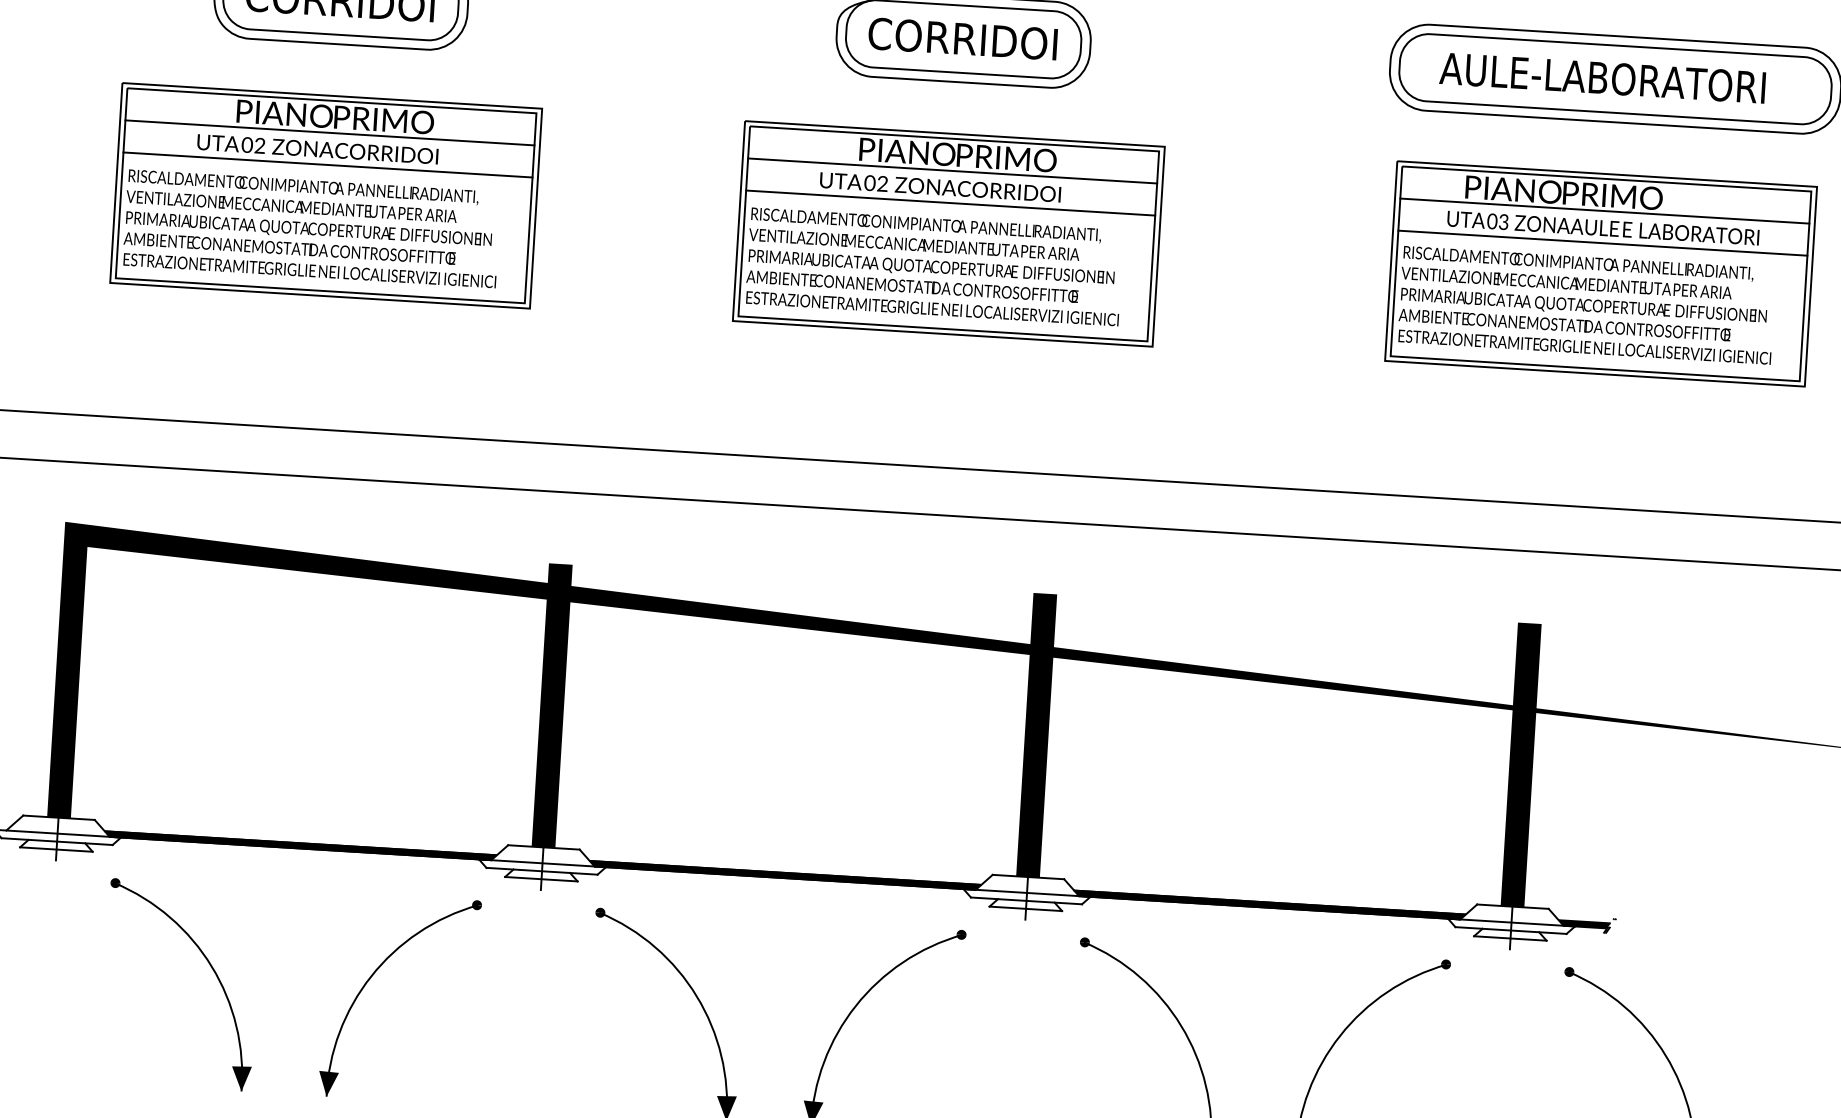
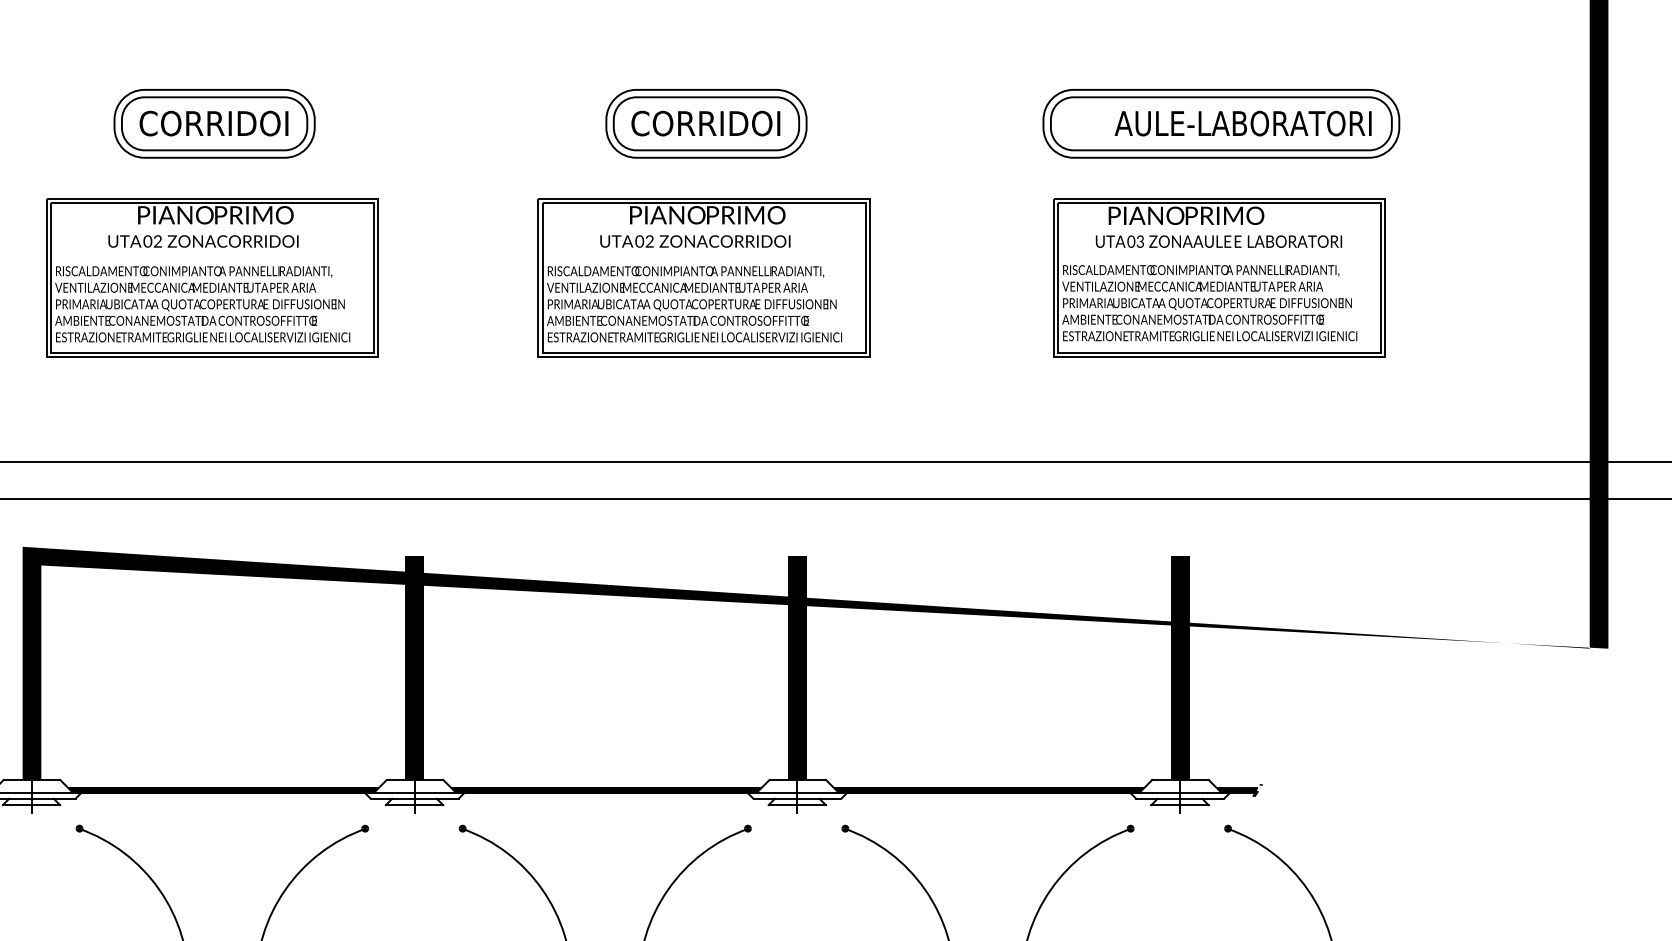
text: (1601, 77) -> (1242, 123), moved
line: (329, 132) -> (211, 227), removed
line: (327, 165) -> (211, 253), removed
line: (951, 170) -> (703, 227), removed
line: (949, 203) -> (703, 253), removed
line: (1603, 211) -> (1218, 228), removed
line: (1601, 243) -> (1218, 253), removed

